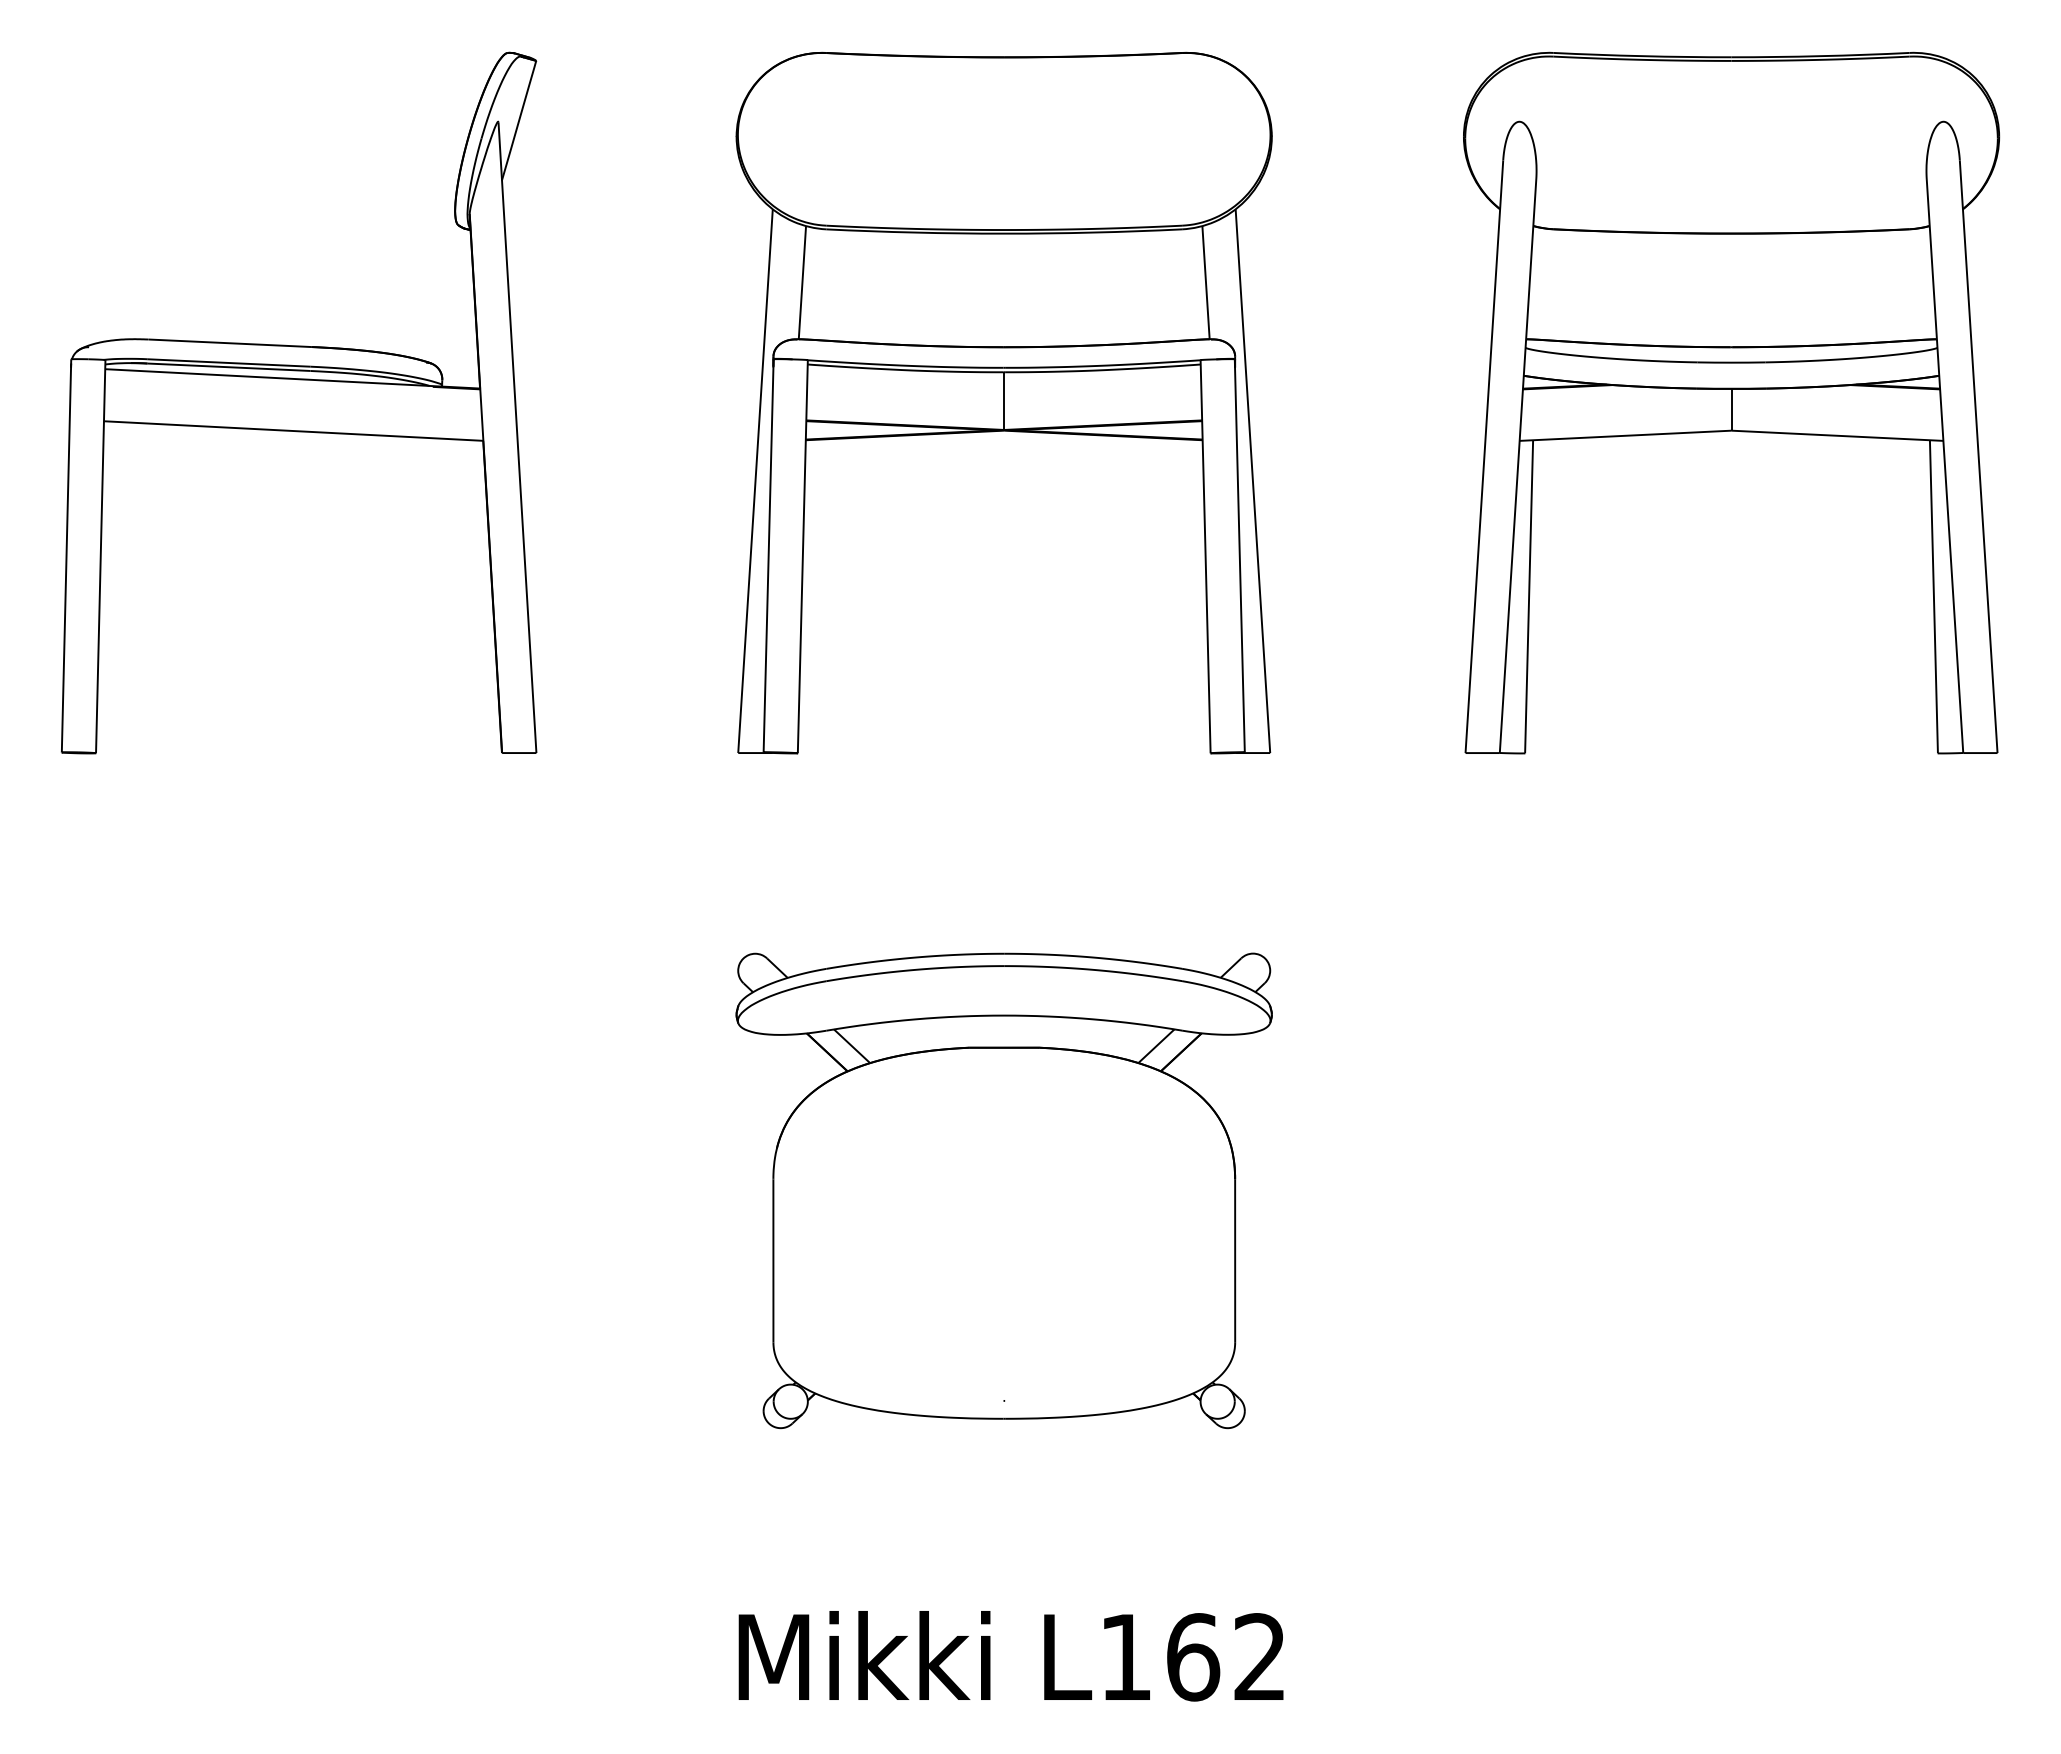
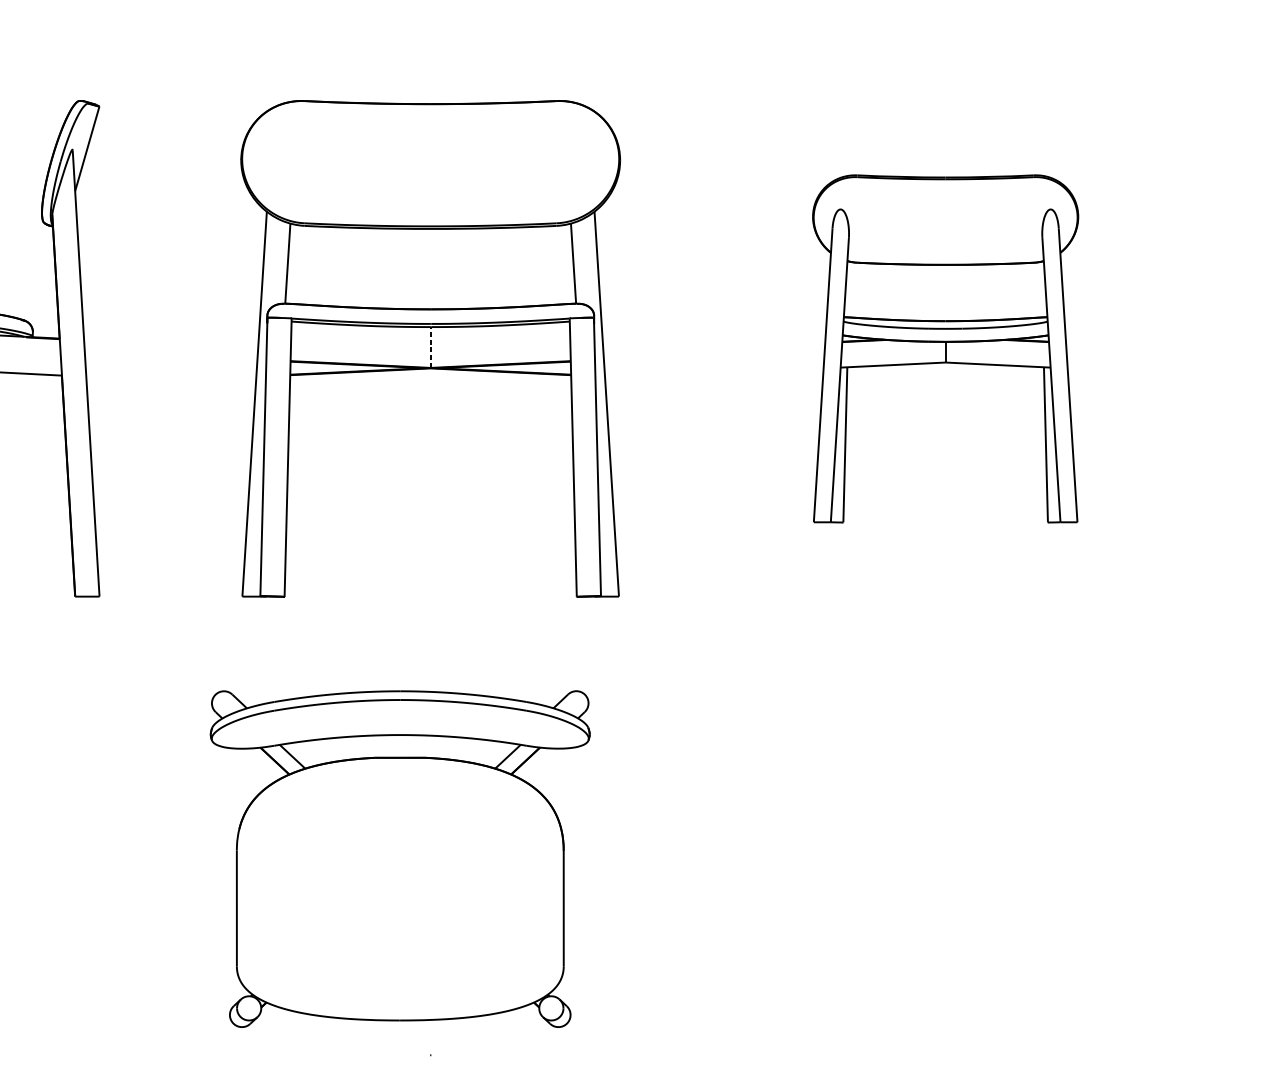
line: (1004, 401) -> (430, 347), solid -> dashed
part: (1731, 402) -> (945, 348), size x0.7
part: (1003, 1190) -> (399, 858), moved

